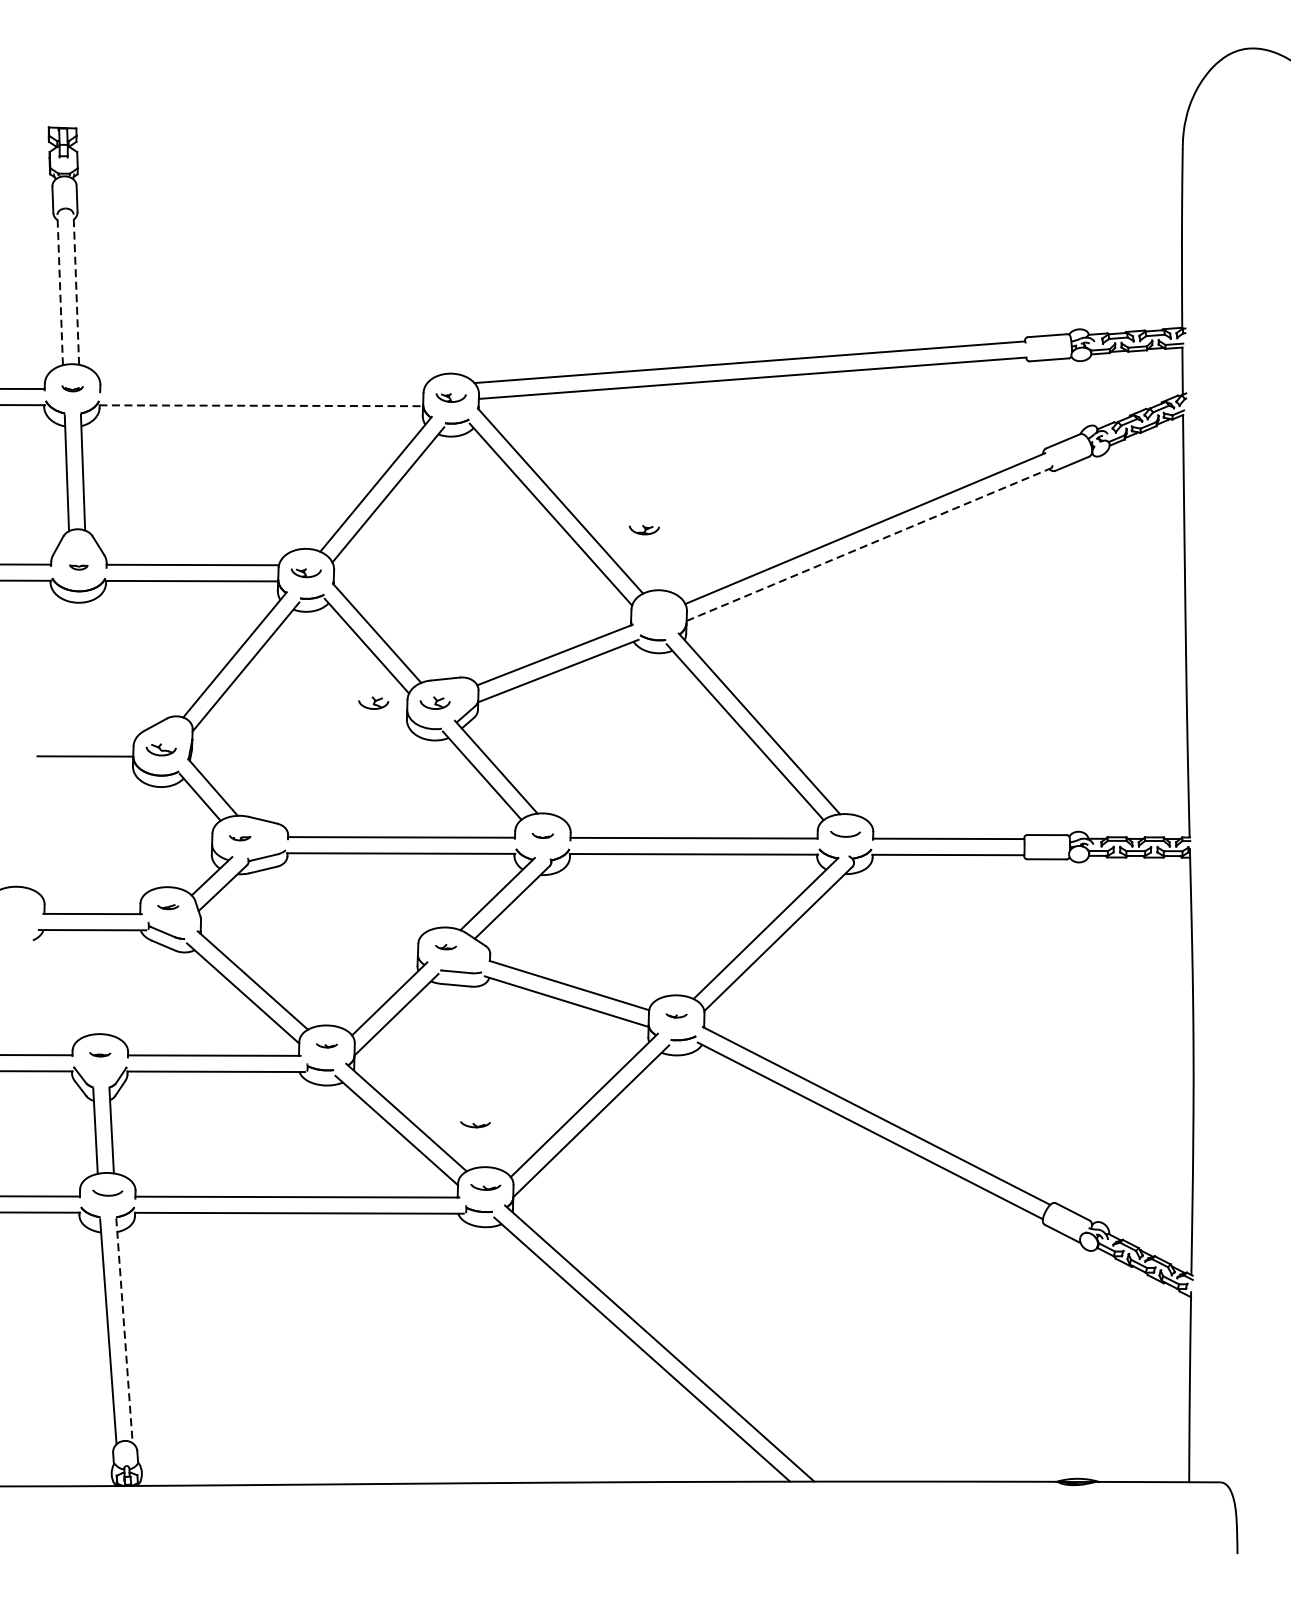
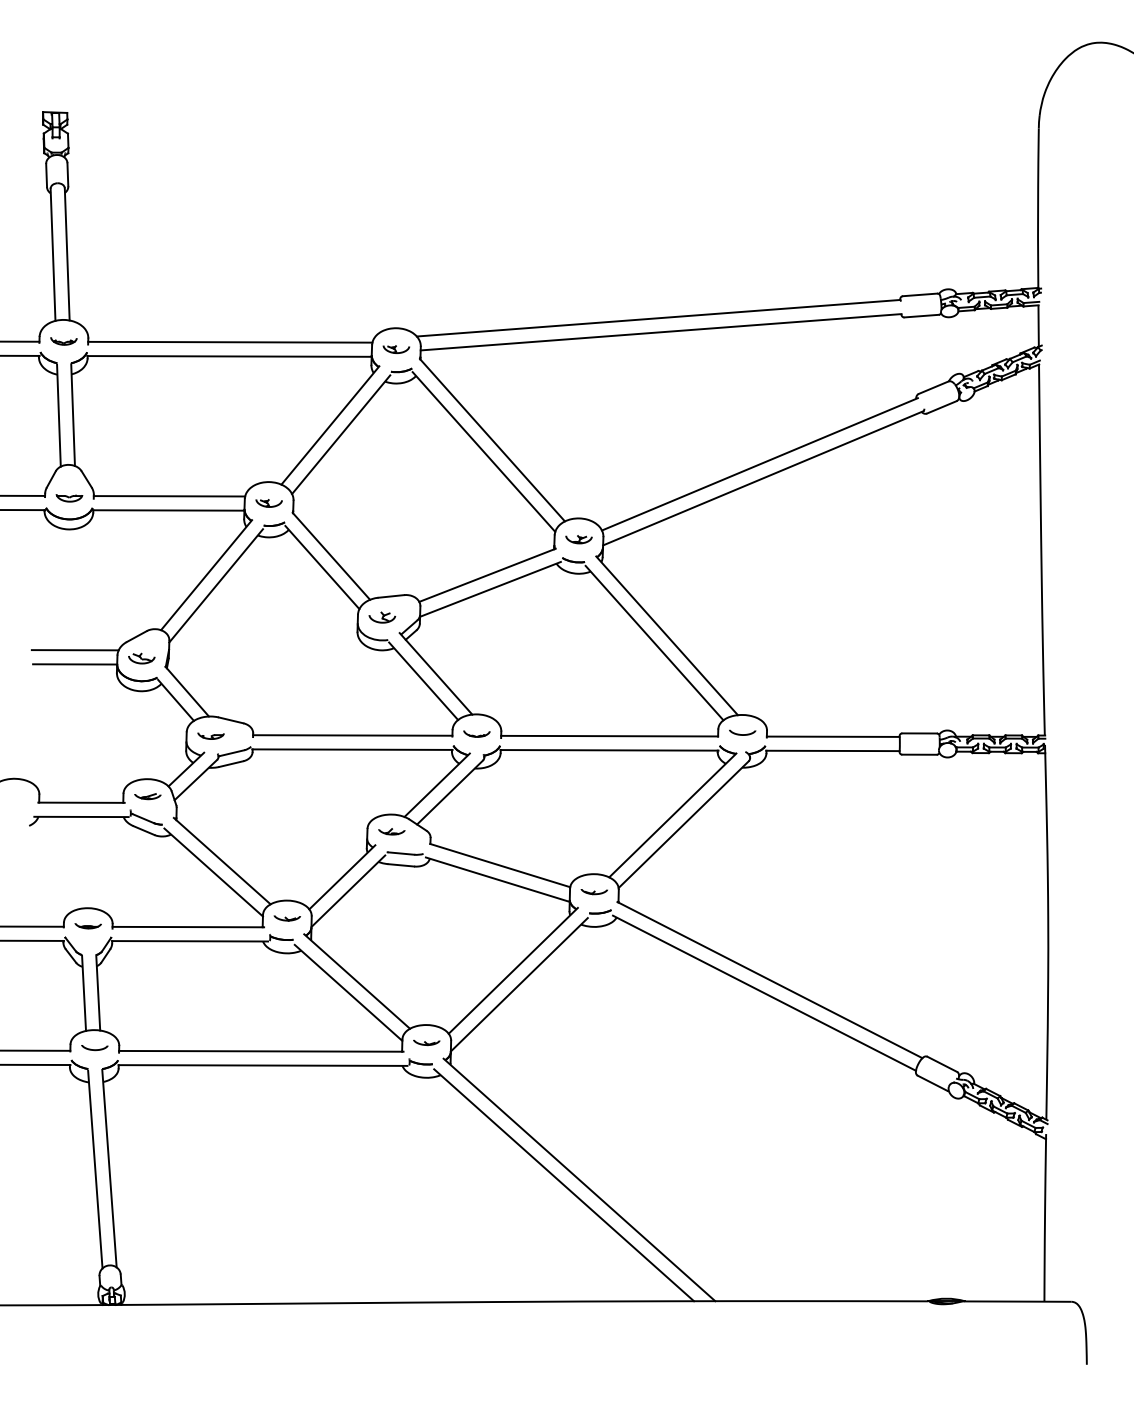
line: (76, 288) -> (67, 253), dashed -> solid
line: (60, 289) -> (53, 254), dashed -> solid
part: (72, 388) -> (63, 341), size x1.43
line: (262, 388) -> (230, 341), added
line: (262, 405) -> (230, 356), dashed -> solid
part: (643, 529) -> (578, 539), moved
line: (869, 544) -> (763, 478), dashed -> solid
part: (78, 567) -> (69, 498), size x1.67
part: (373, 703) -> (328, 617), removed
line: (84, 740) -> (74, 650), added
part: (542, 835) -> (476, 733), size x1.43
part: (239, 837) -> (210, 735), size x1.43
part: (167, 906) -> (147, 796), size x1.43
part: (445, 946) -> (391, 831), size x1.43
part: (675, 1016) -> (593, 892), size x1.43
part: (326, 1045) -> (286, 918), size x1.43
part: (99, 1054) -> (87, 926), size x1.43
part: (475, 1125) -> (417, 988), removed
line: (124, 1331) -> (109, 1169), dashed -> solid

